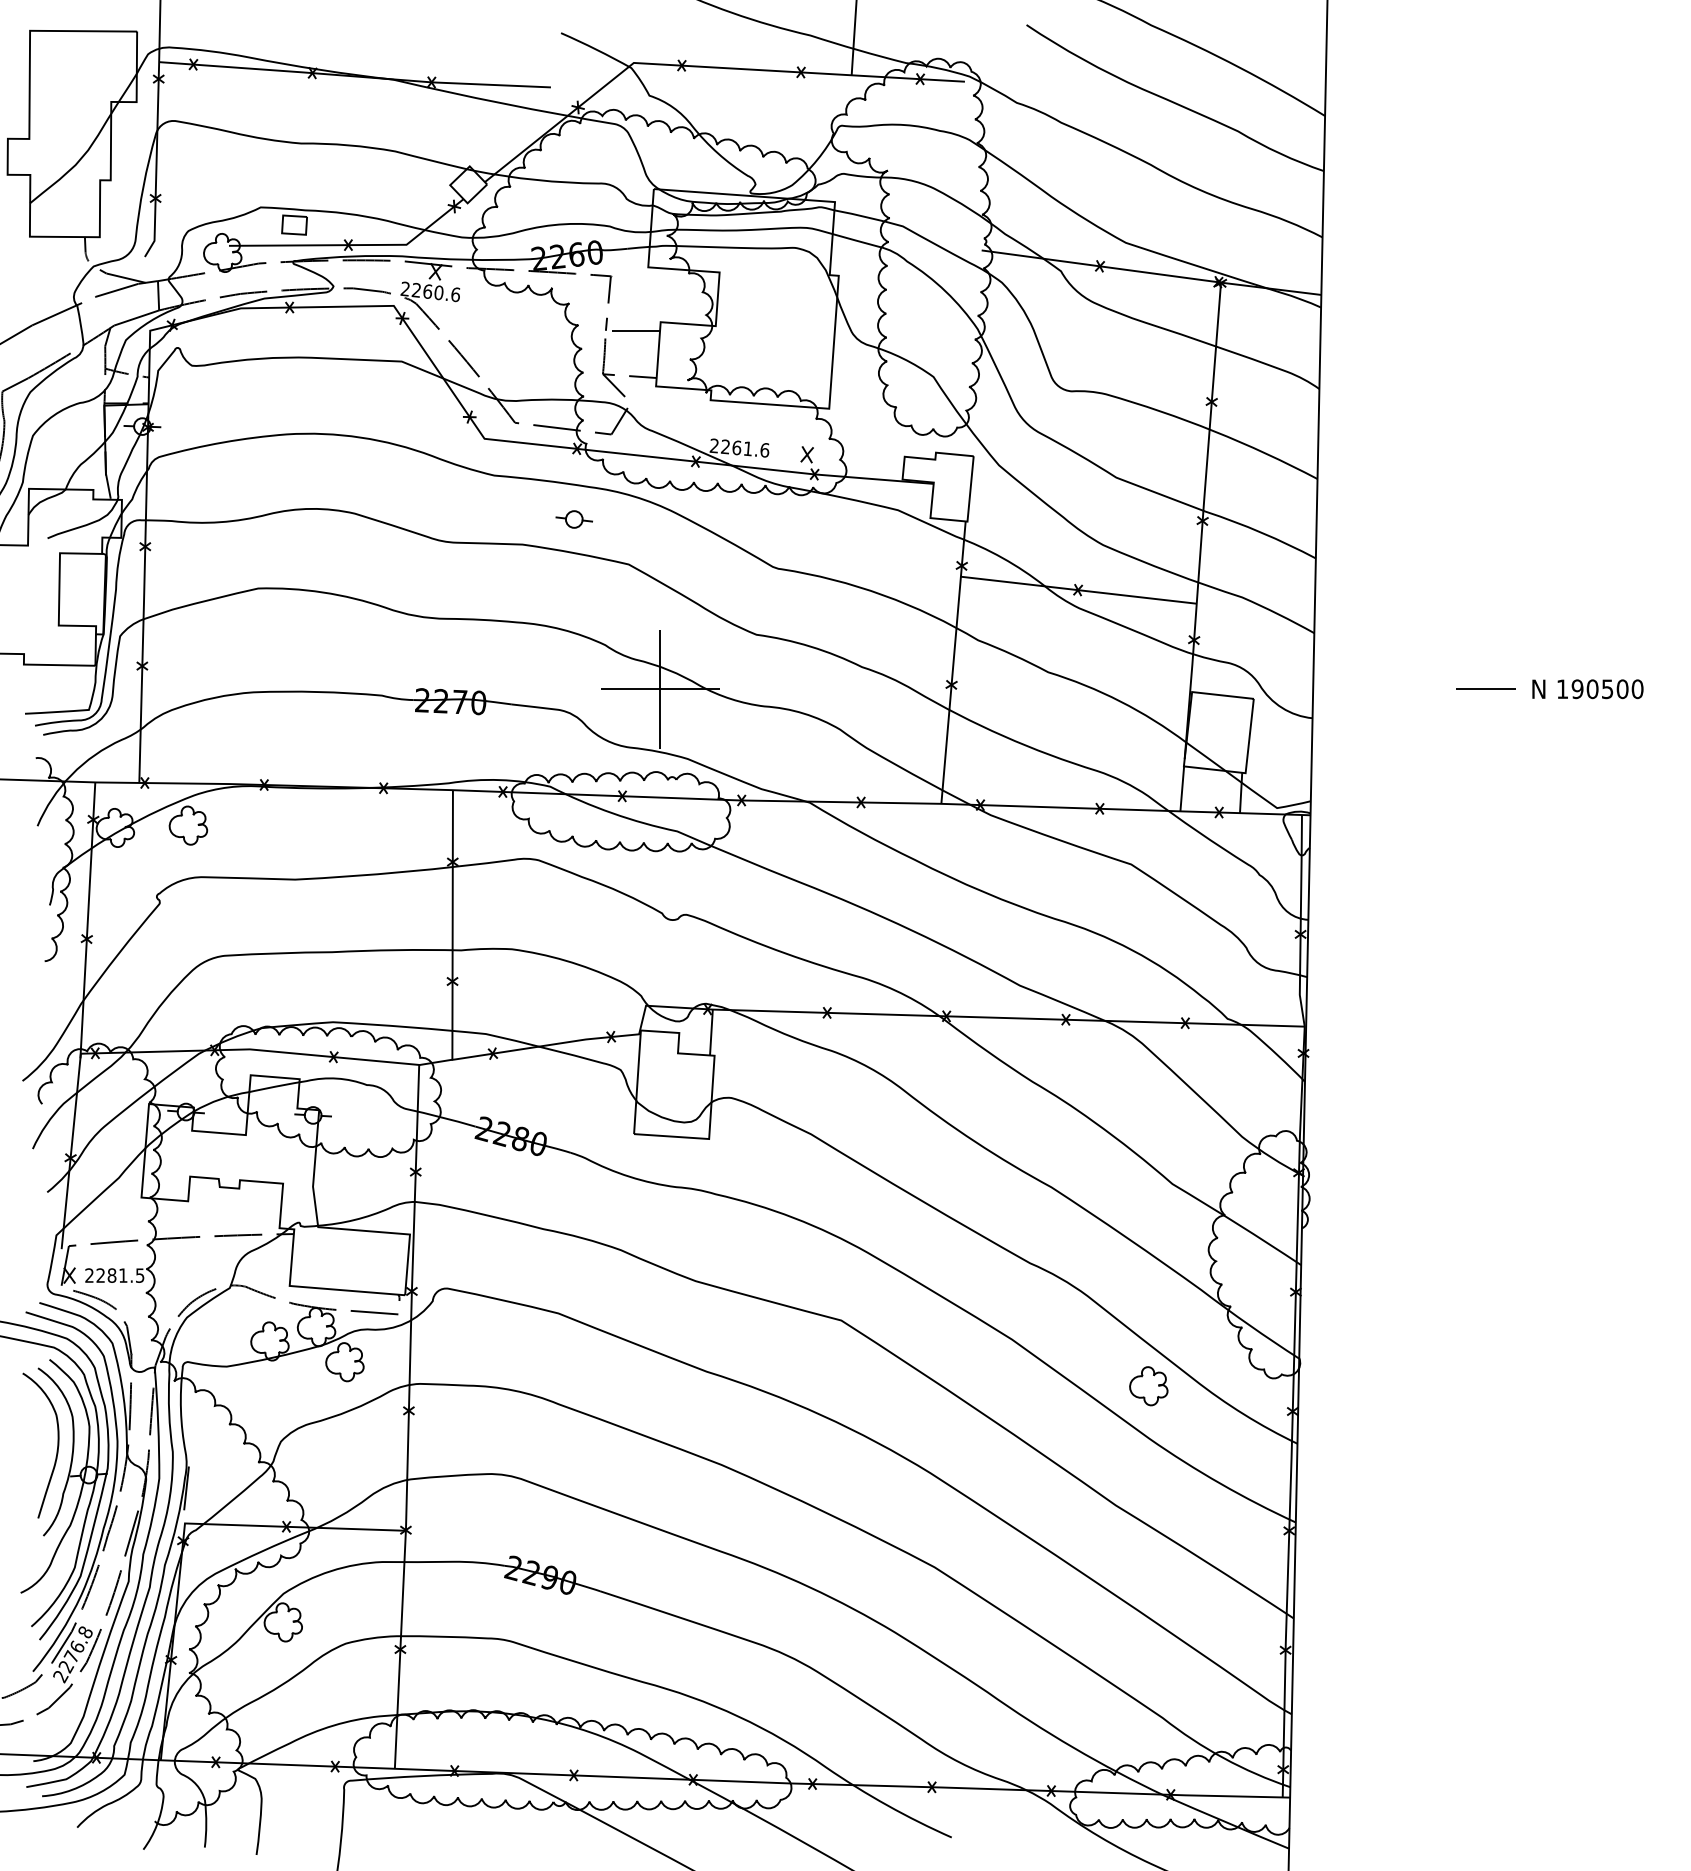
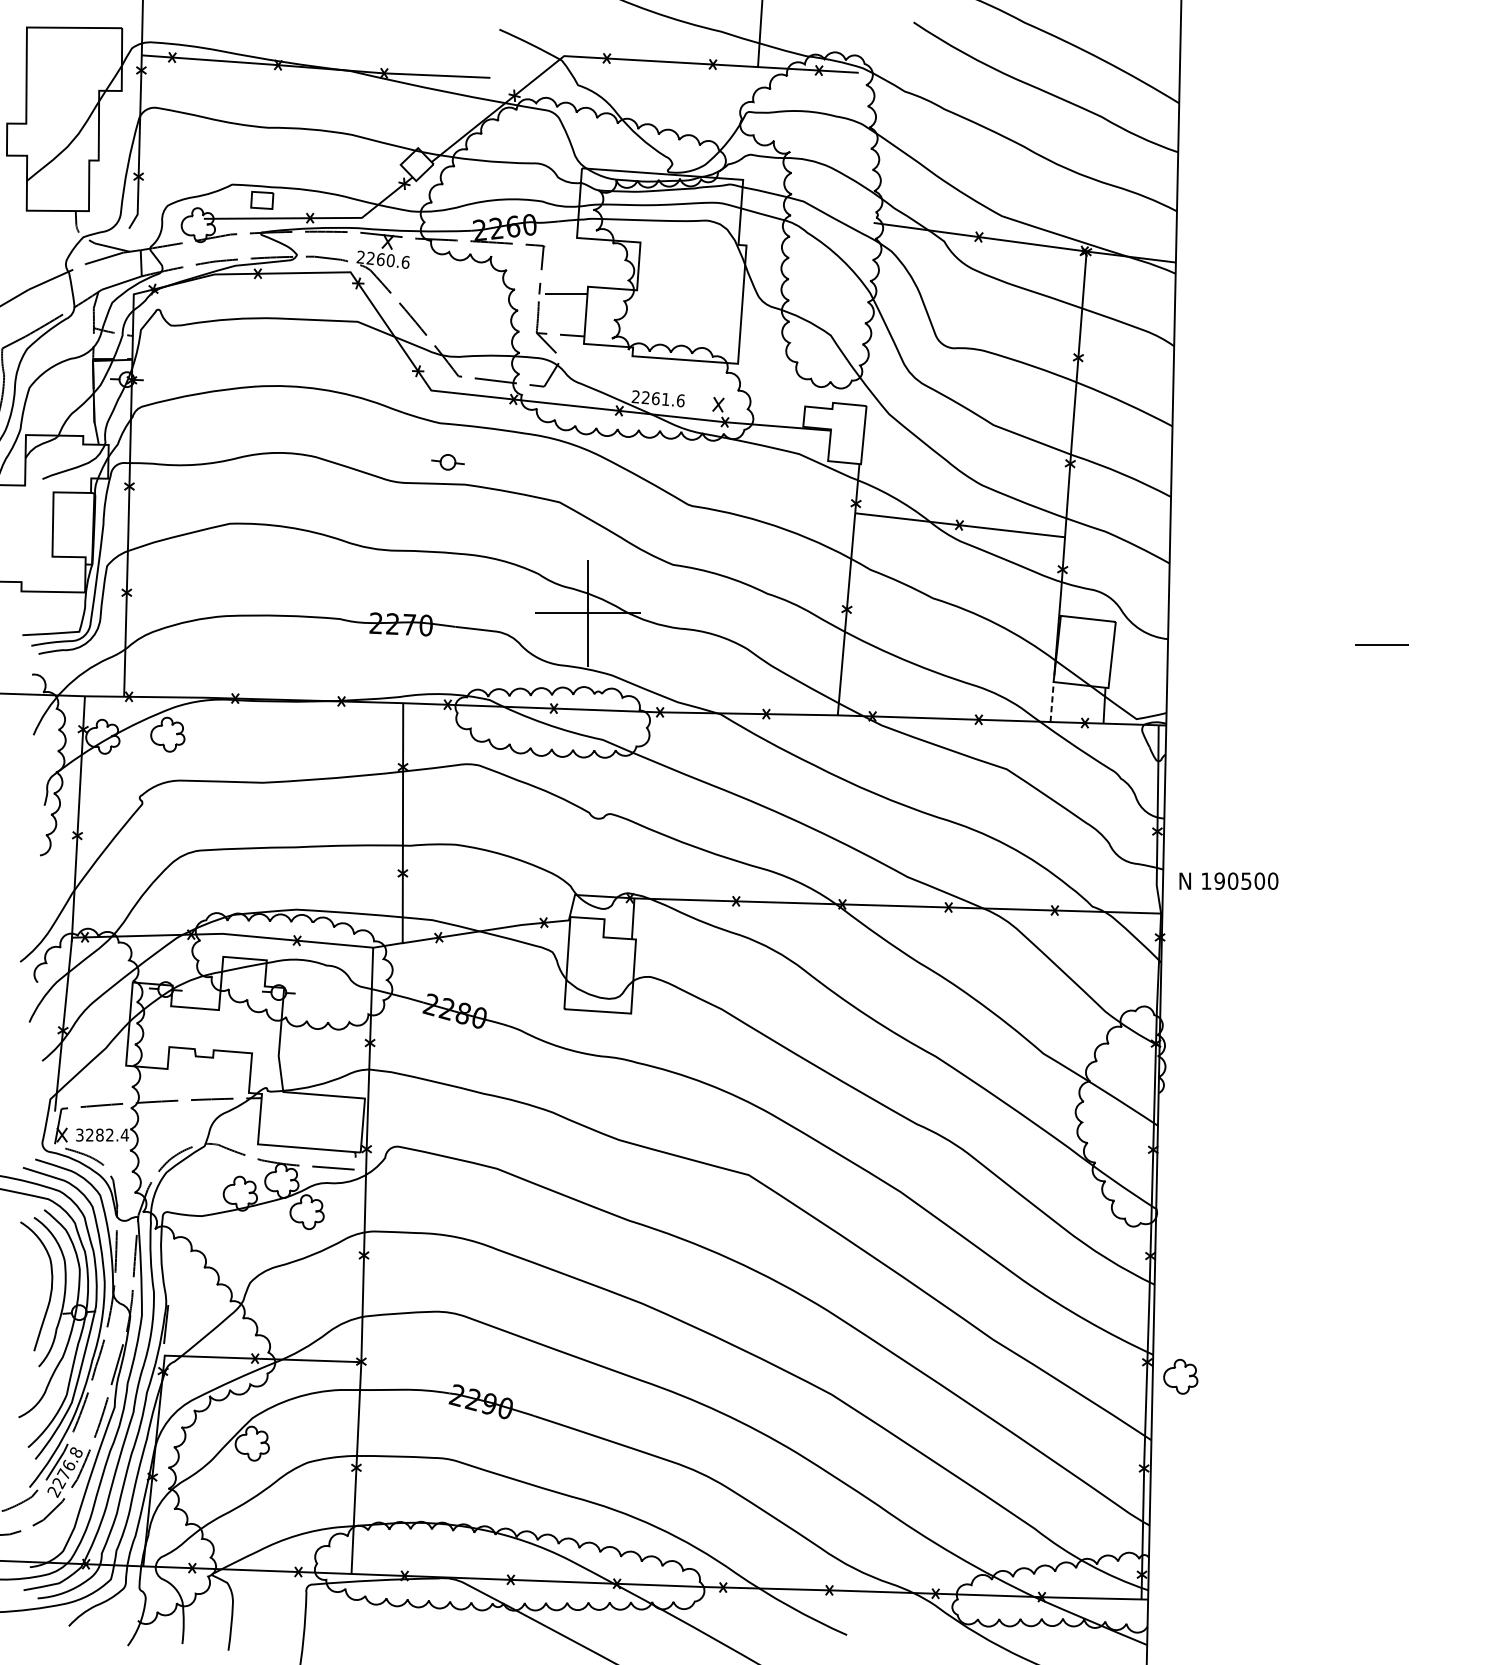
part: (573, 519) -> (447, 462), moved
line: (1485, 688) -> (1381, 643), moved
text: (1587, 689) -> (1228, 881), moved
line: (1182, 788) -> (1052, 701), solid -> dashed
text: (114, 1275) -> (102, 1135), 2281.5 -> 3282.4
part: (1148, 1386) -> (1180, 1377), moved

